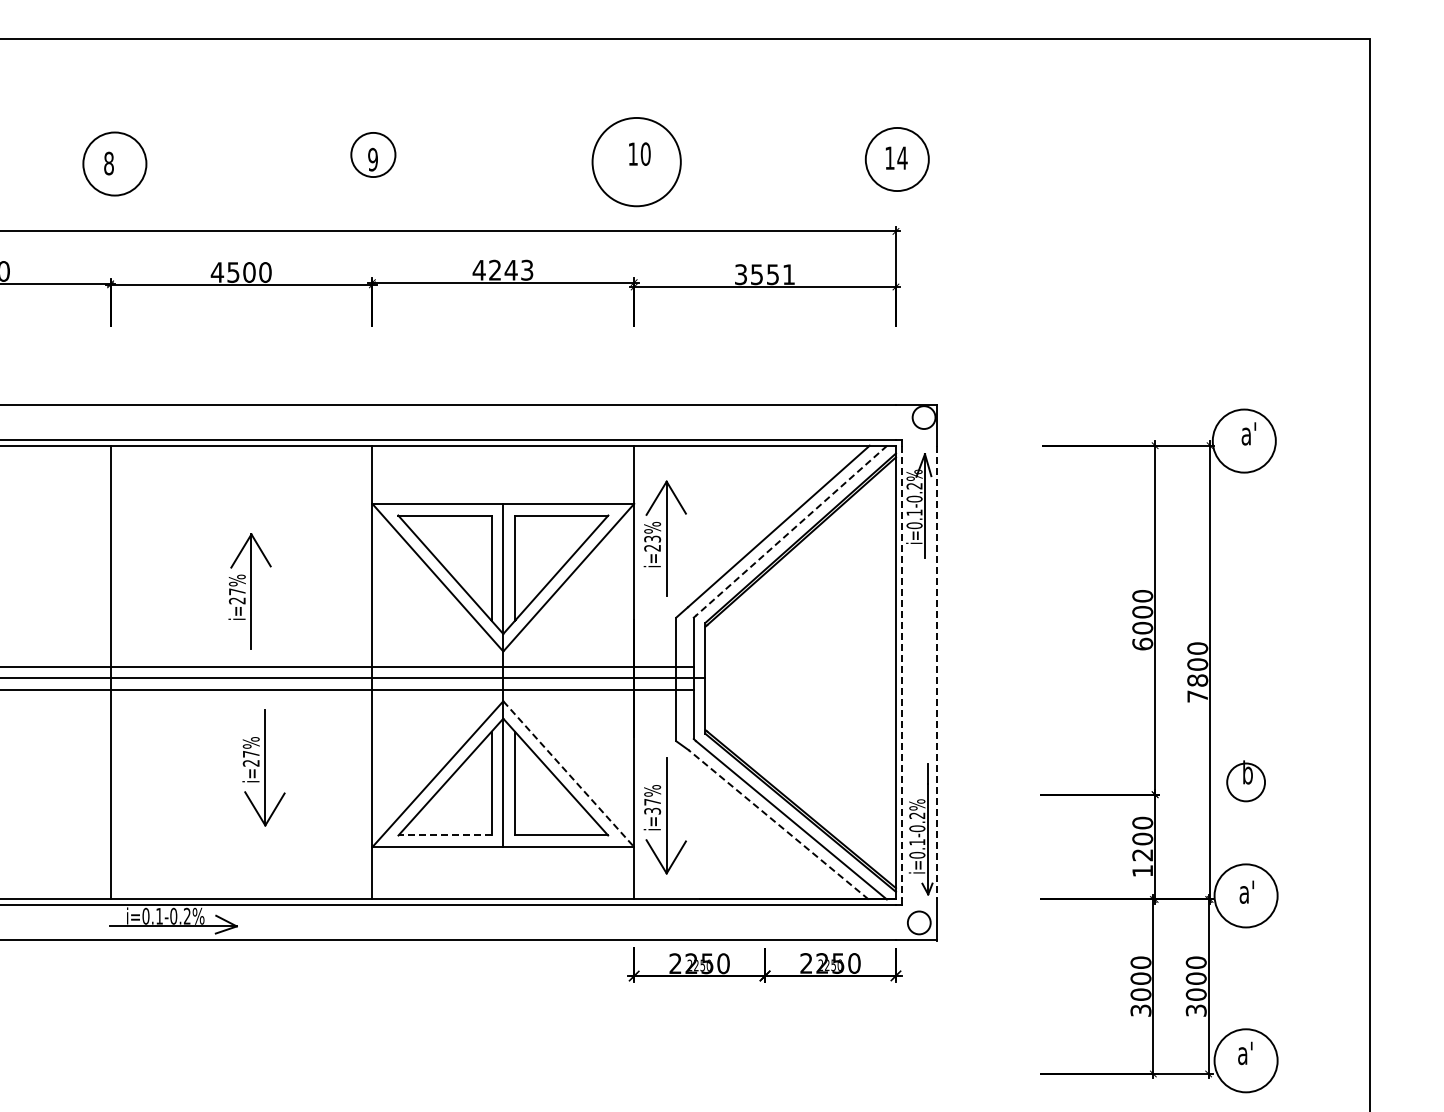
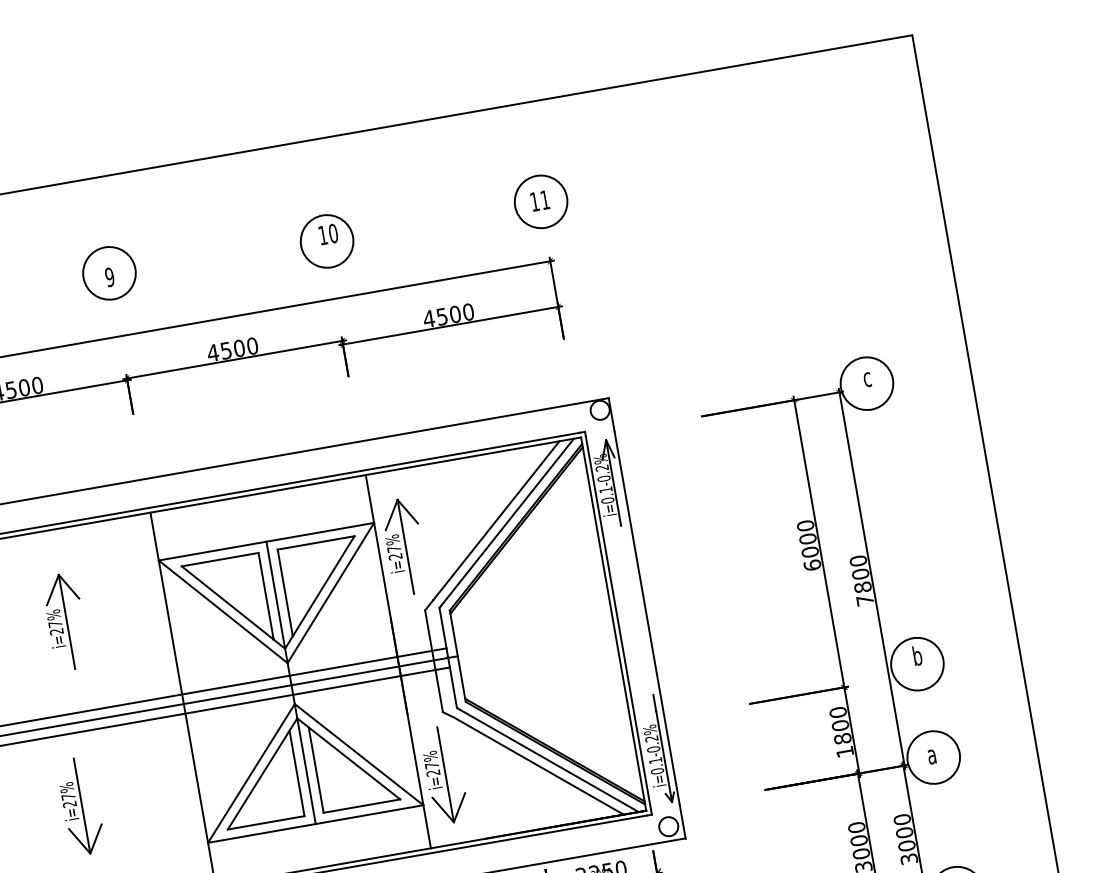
circle: (372, 154) -> (108, 273), size x1.43
text: (902, 157) -> (545, 199), 14 -> 11
circle: (636, 161) -> (326, 240), size x0.71
text: (511, 269) -> (239, 347), 4243 -> 4500
text: (764, 274) -> (448, 315), 3551 -> 4500
text: (1248, 433) -> (869, 376), a' -> c
line: (791, 531) -> (507, 523), dashed -> solid
text: (652, 538) -> (394, 548), i=23%%% -> i=27%%%
part: (249, 591) -> (65, 622), moved
line: (901, 672) -> (618, 623), dashed -> solid
line: (936, 672) -> (646, 618), dashed -> solid
part: (263, 767) -> (80, 806), moved
line: (568, 774) -> (358, 754), dashed -> solid
circle: (1245, 781) -> (916, 663), size x1.67
text: (652, 810) -> (433, 772), i=37%%% -> i=27%%%
line: (778, 824) -> (538, 765), dashed -> solid
line: (445, 835) -> (266, 822), dashed -> solid
text: (1142, 854) -> (842, 738), 1200 -> 1800
text: (1253, 884) -> (938, 747), a' -> a

